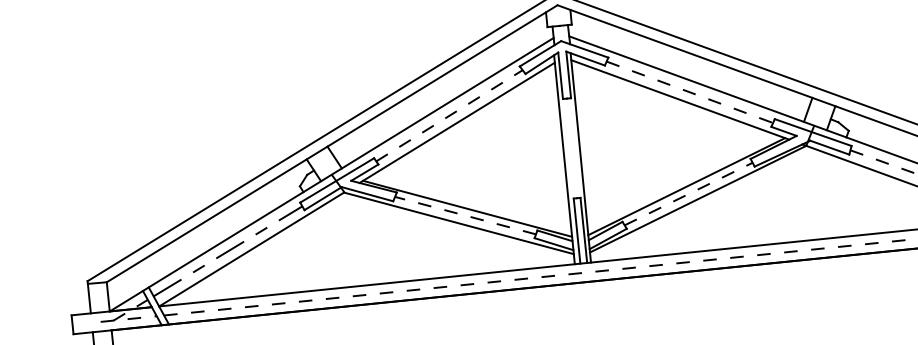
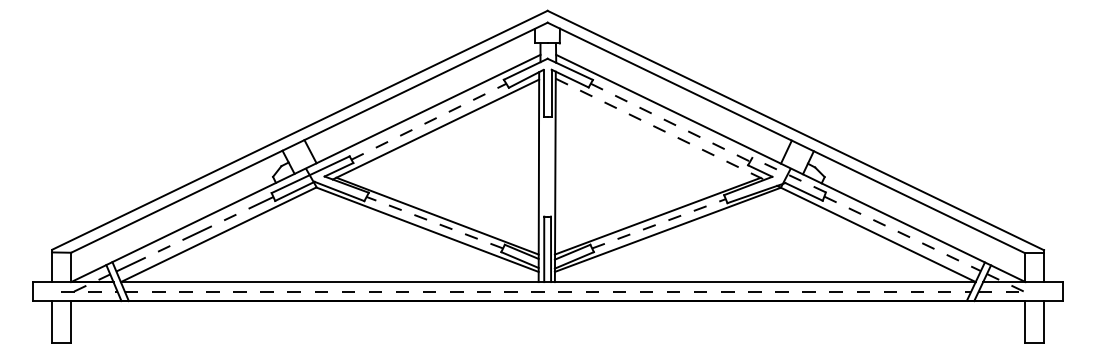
line: (680, 100) -> (660, 129), solid -> dashed
line: (813, 132) -> (789, 175), solid -> dashed

